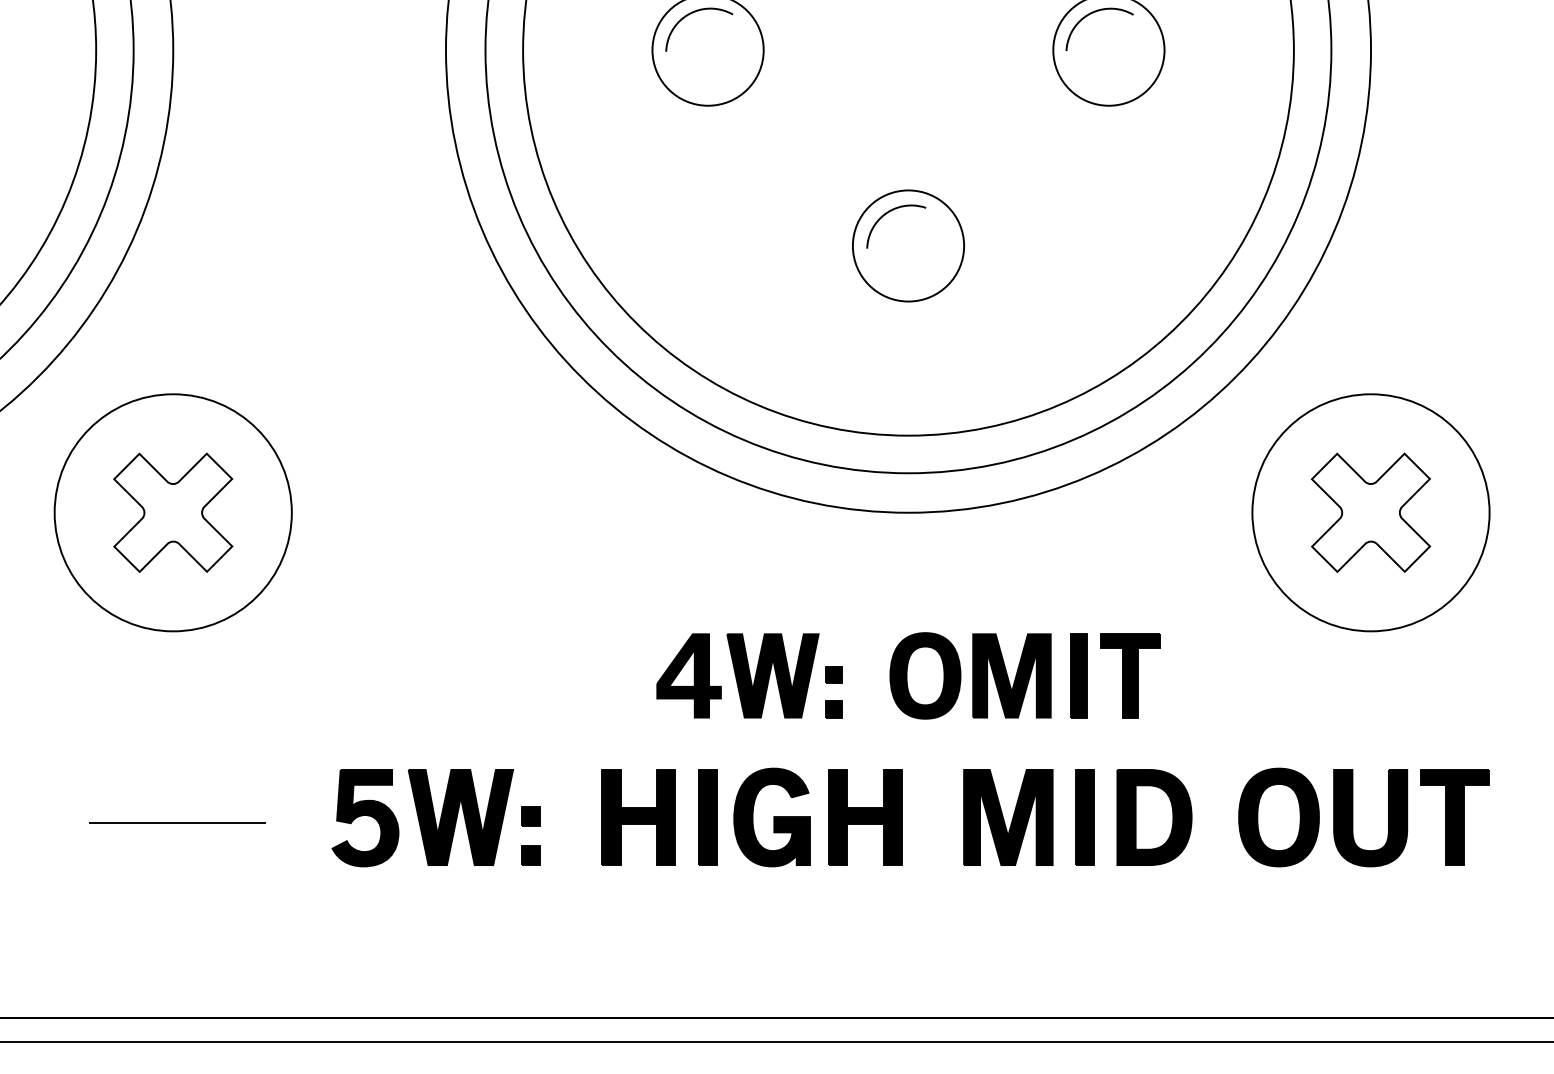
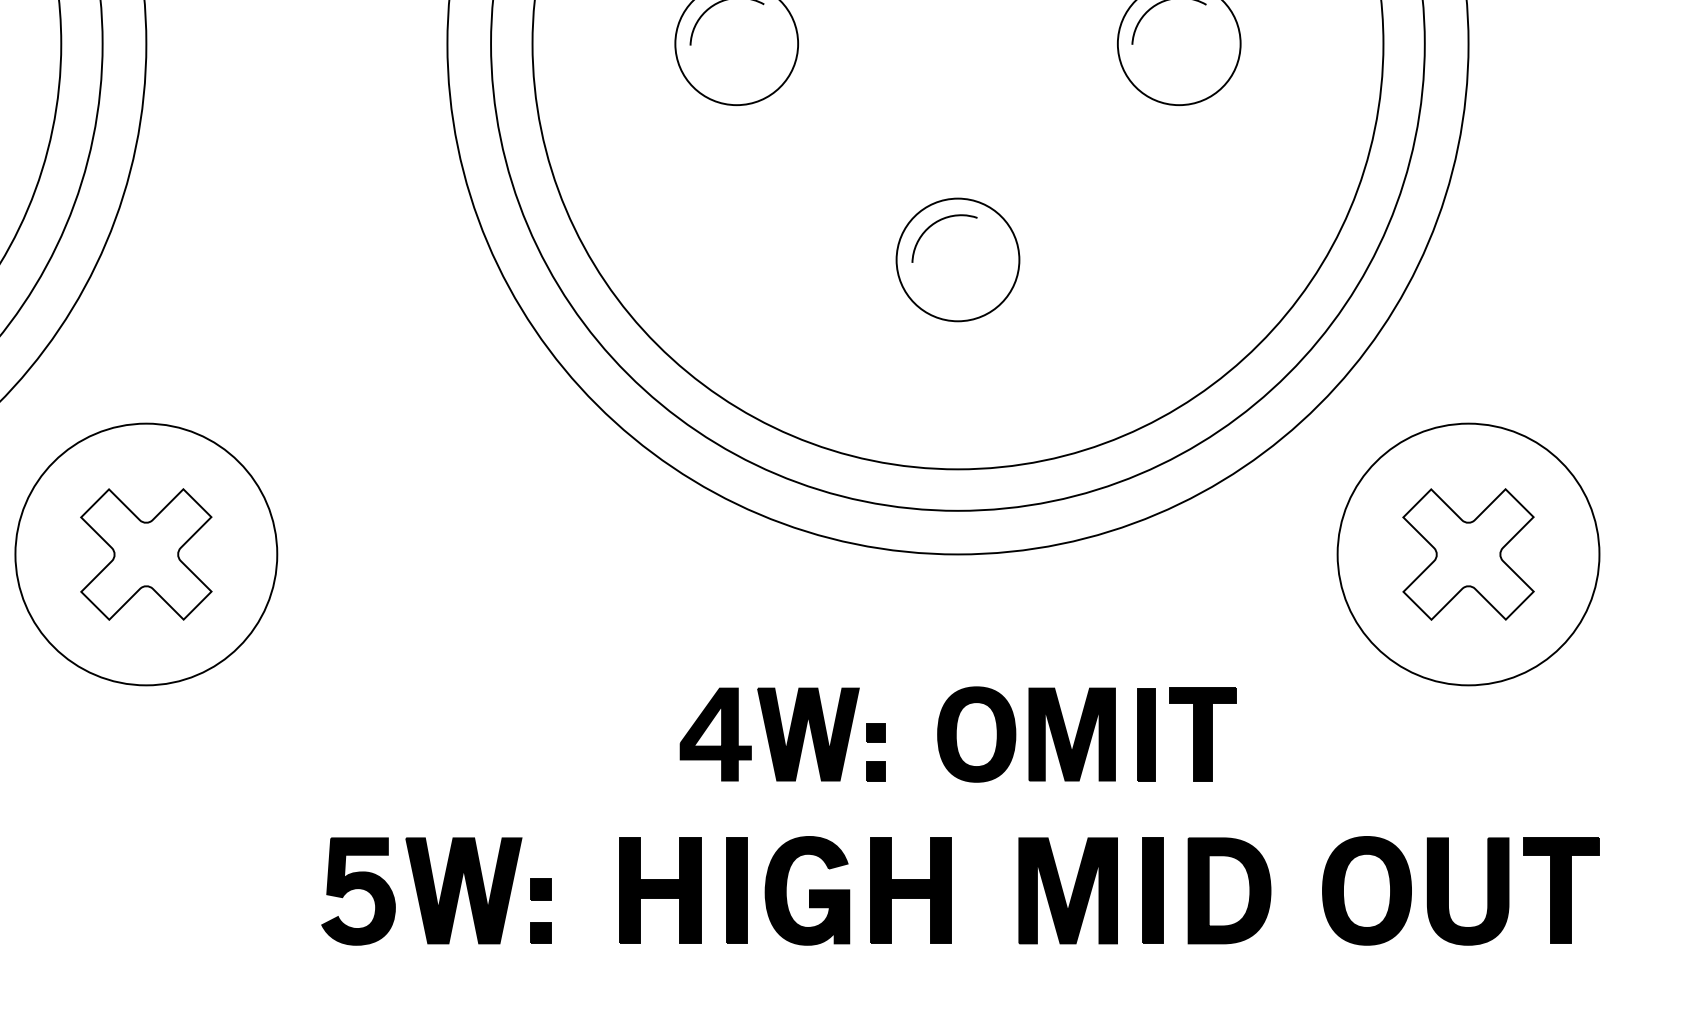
line: (177, 822) -> (151, 896), removed

